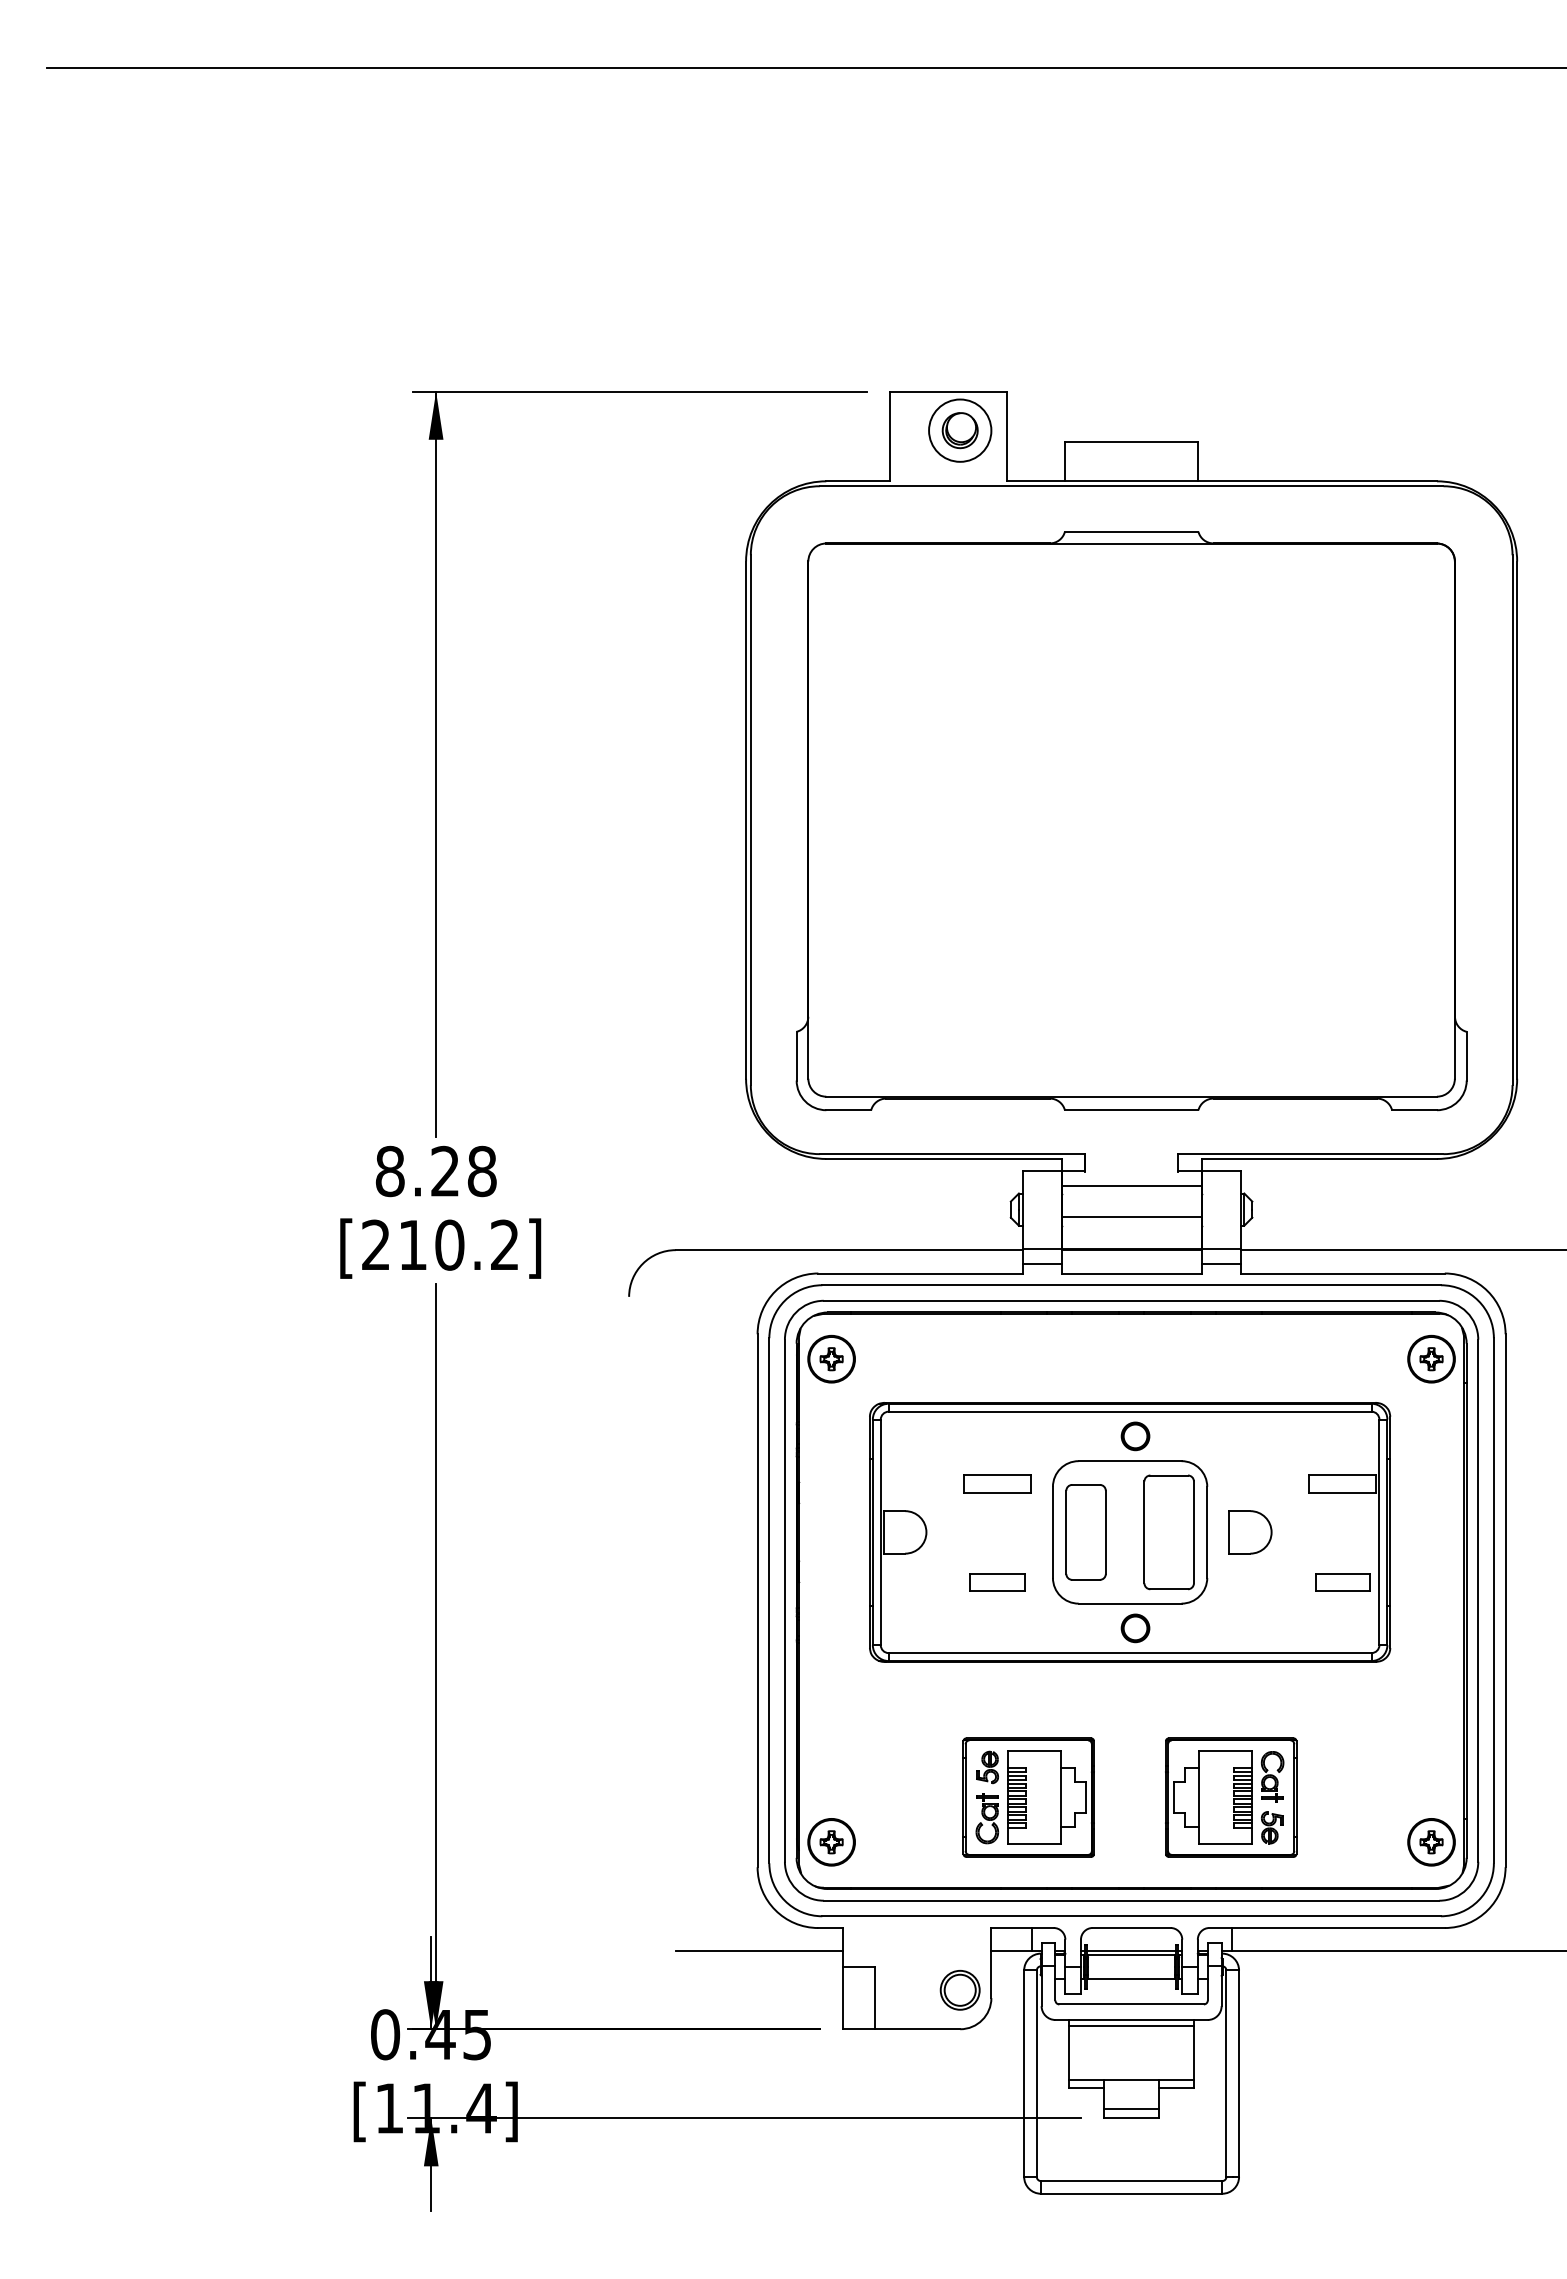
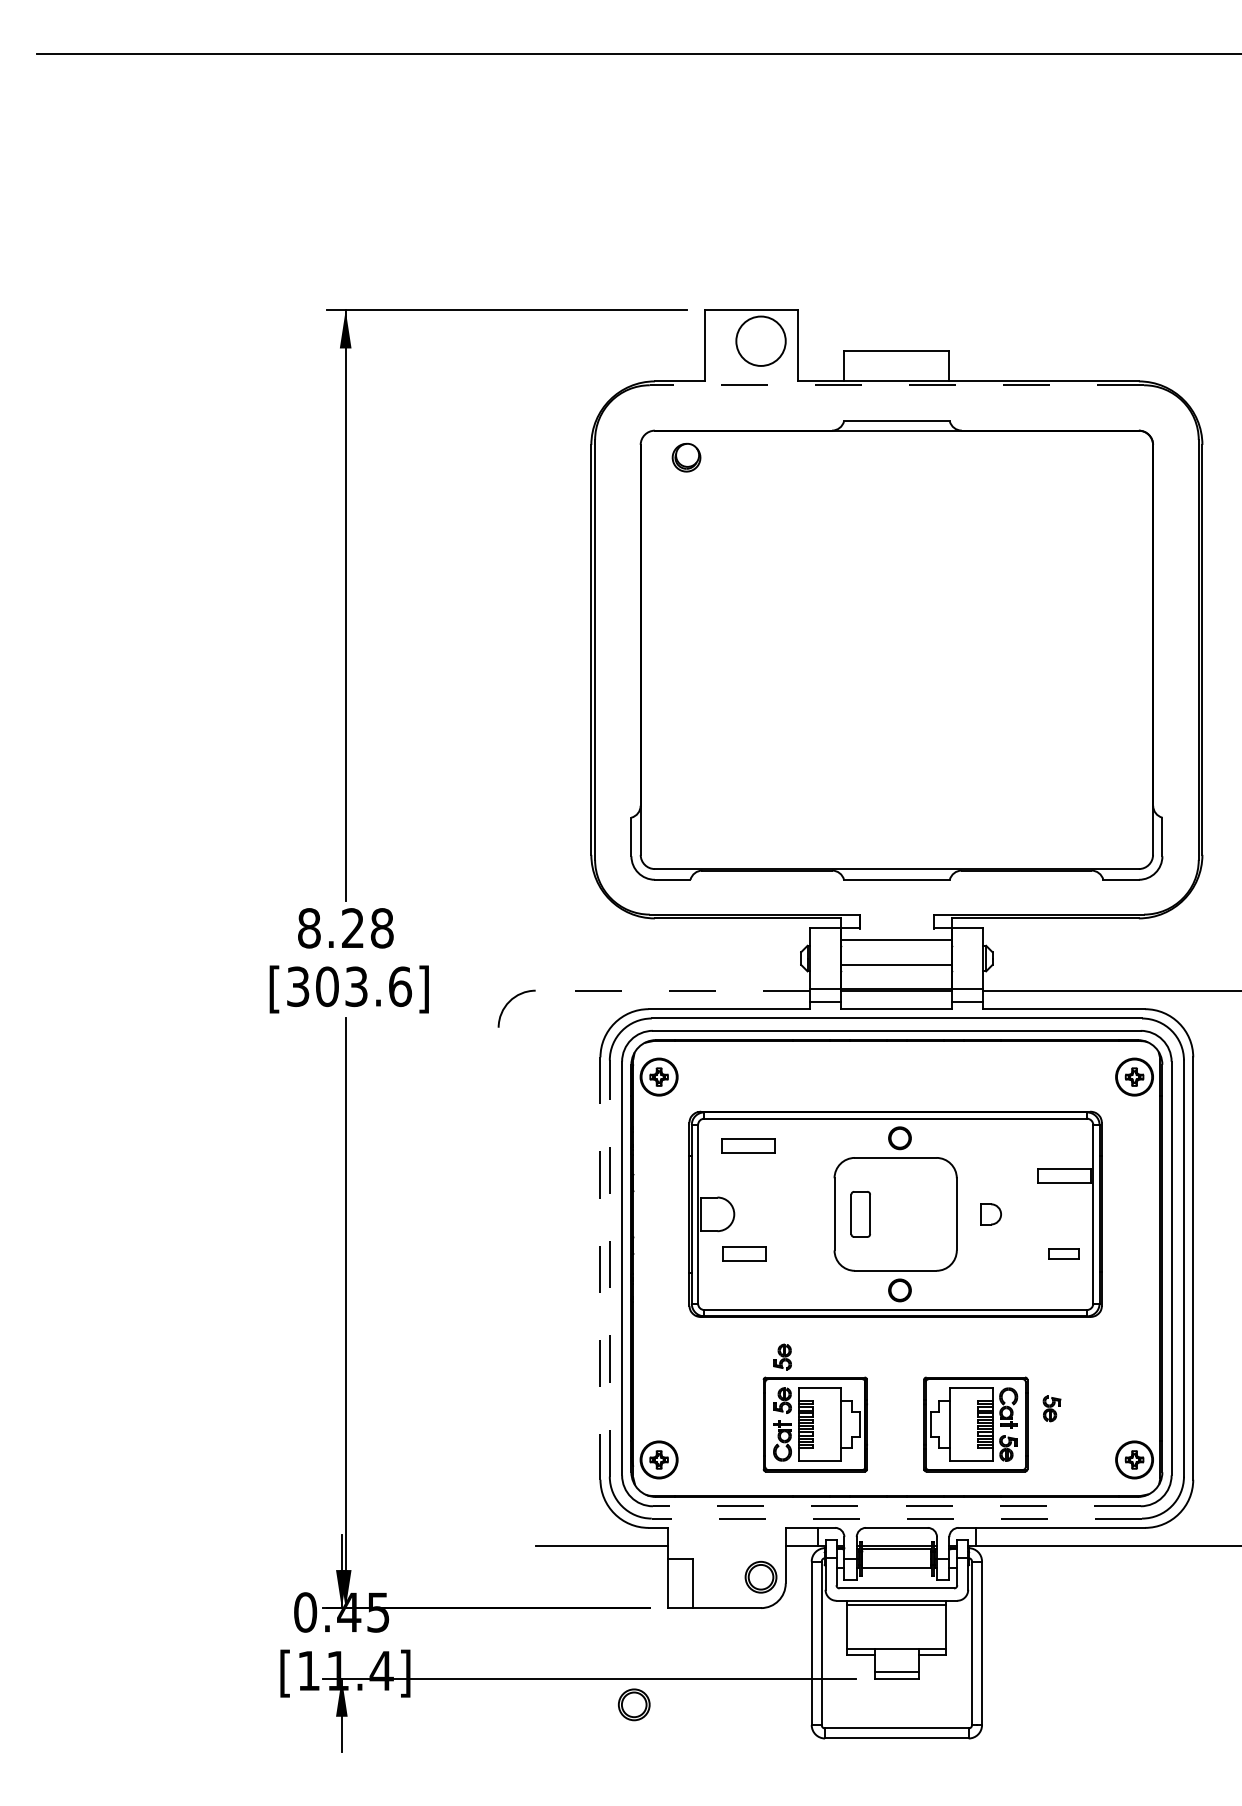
part: (959, 430) -> (685, 457), moved
line: (1131, 486) -> (896, 385), solid -> dashed
text: (440, 1244) -> (349, 986), [210.2] -> [303.6]
line: (848, 1250) -> (672, 990), solid -> dashed
part: (997, 1483) -> (748, 1145), moved
part: (1085, 1532) -> (860, 1214), size x0.6
part: (1168, 1532) -> (926, 1214), removed
part: (1250, 1532) -> (991, 1214), size x0.6
part: (997, 1582) -> (744, 1254), moved
part: (1342, 1582) -> (1064, 1254), size x0.7
line: (769, 1600) -> (609, 1268), solid -> dashed
line: (757, 1601) -> (600, 1269), solid -> dashed
part: (987, 1712) -> (782, 1357), added
part: (1327, 1777) -> (1052, 1408), added
line: (1131, 1900) -> (896, 1506), solid -> dashed
line: (1131, 1916) -> (896, 1518), solid -> dashed
part: (799, 2151) -> (633, 1705), added

